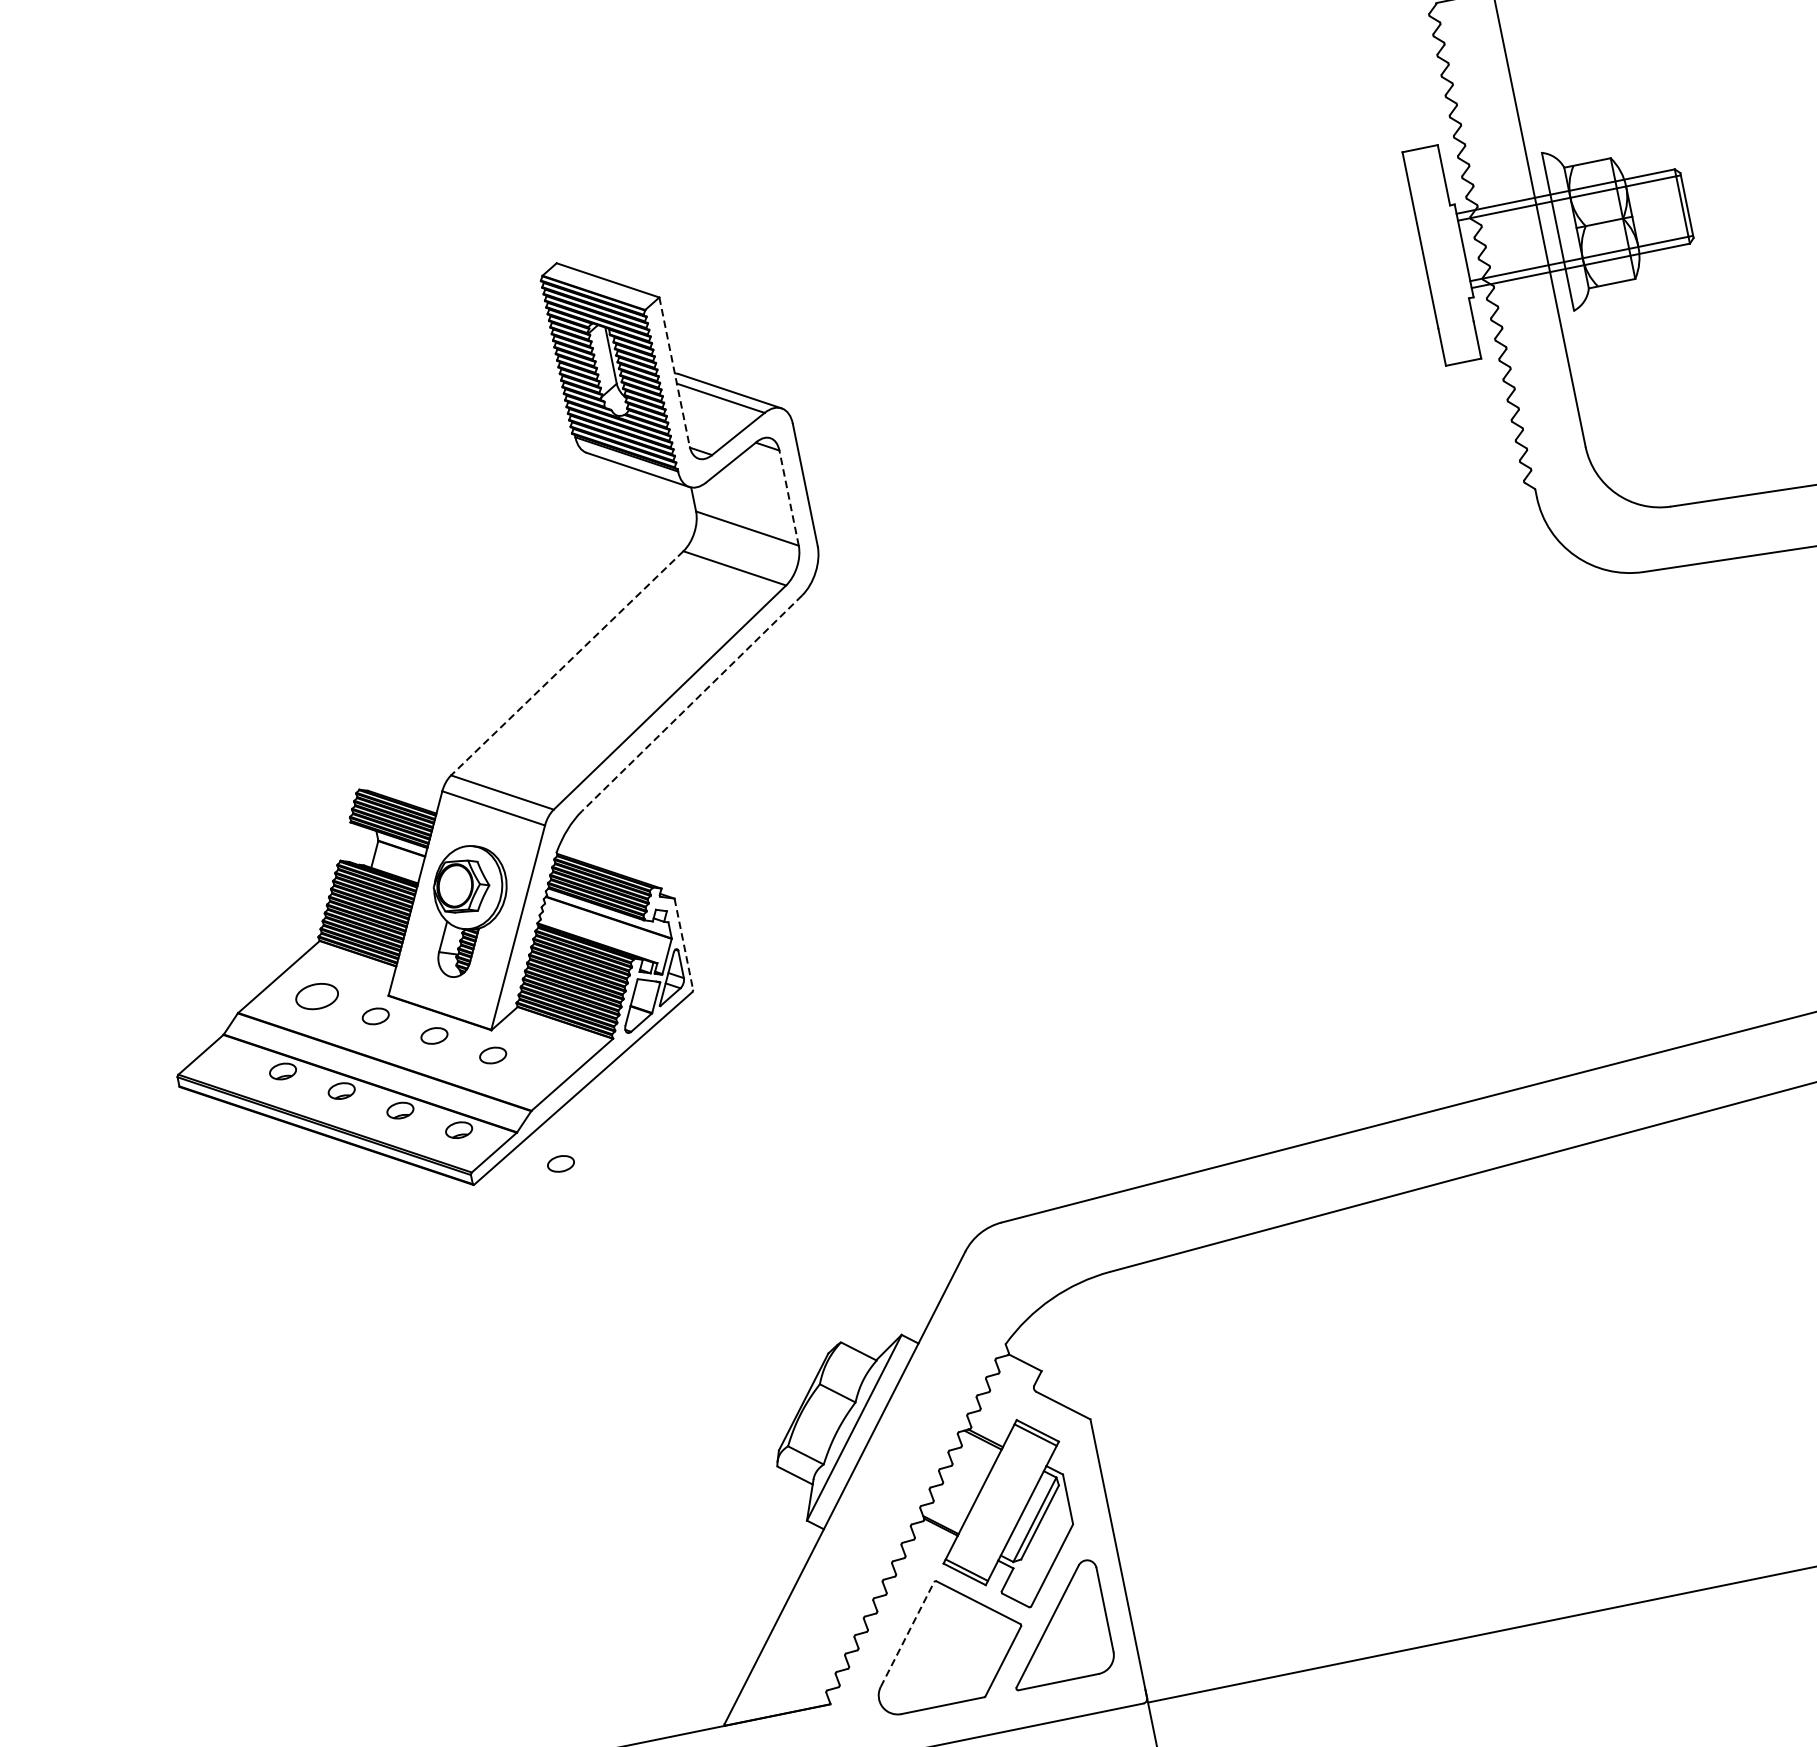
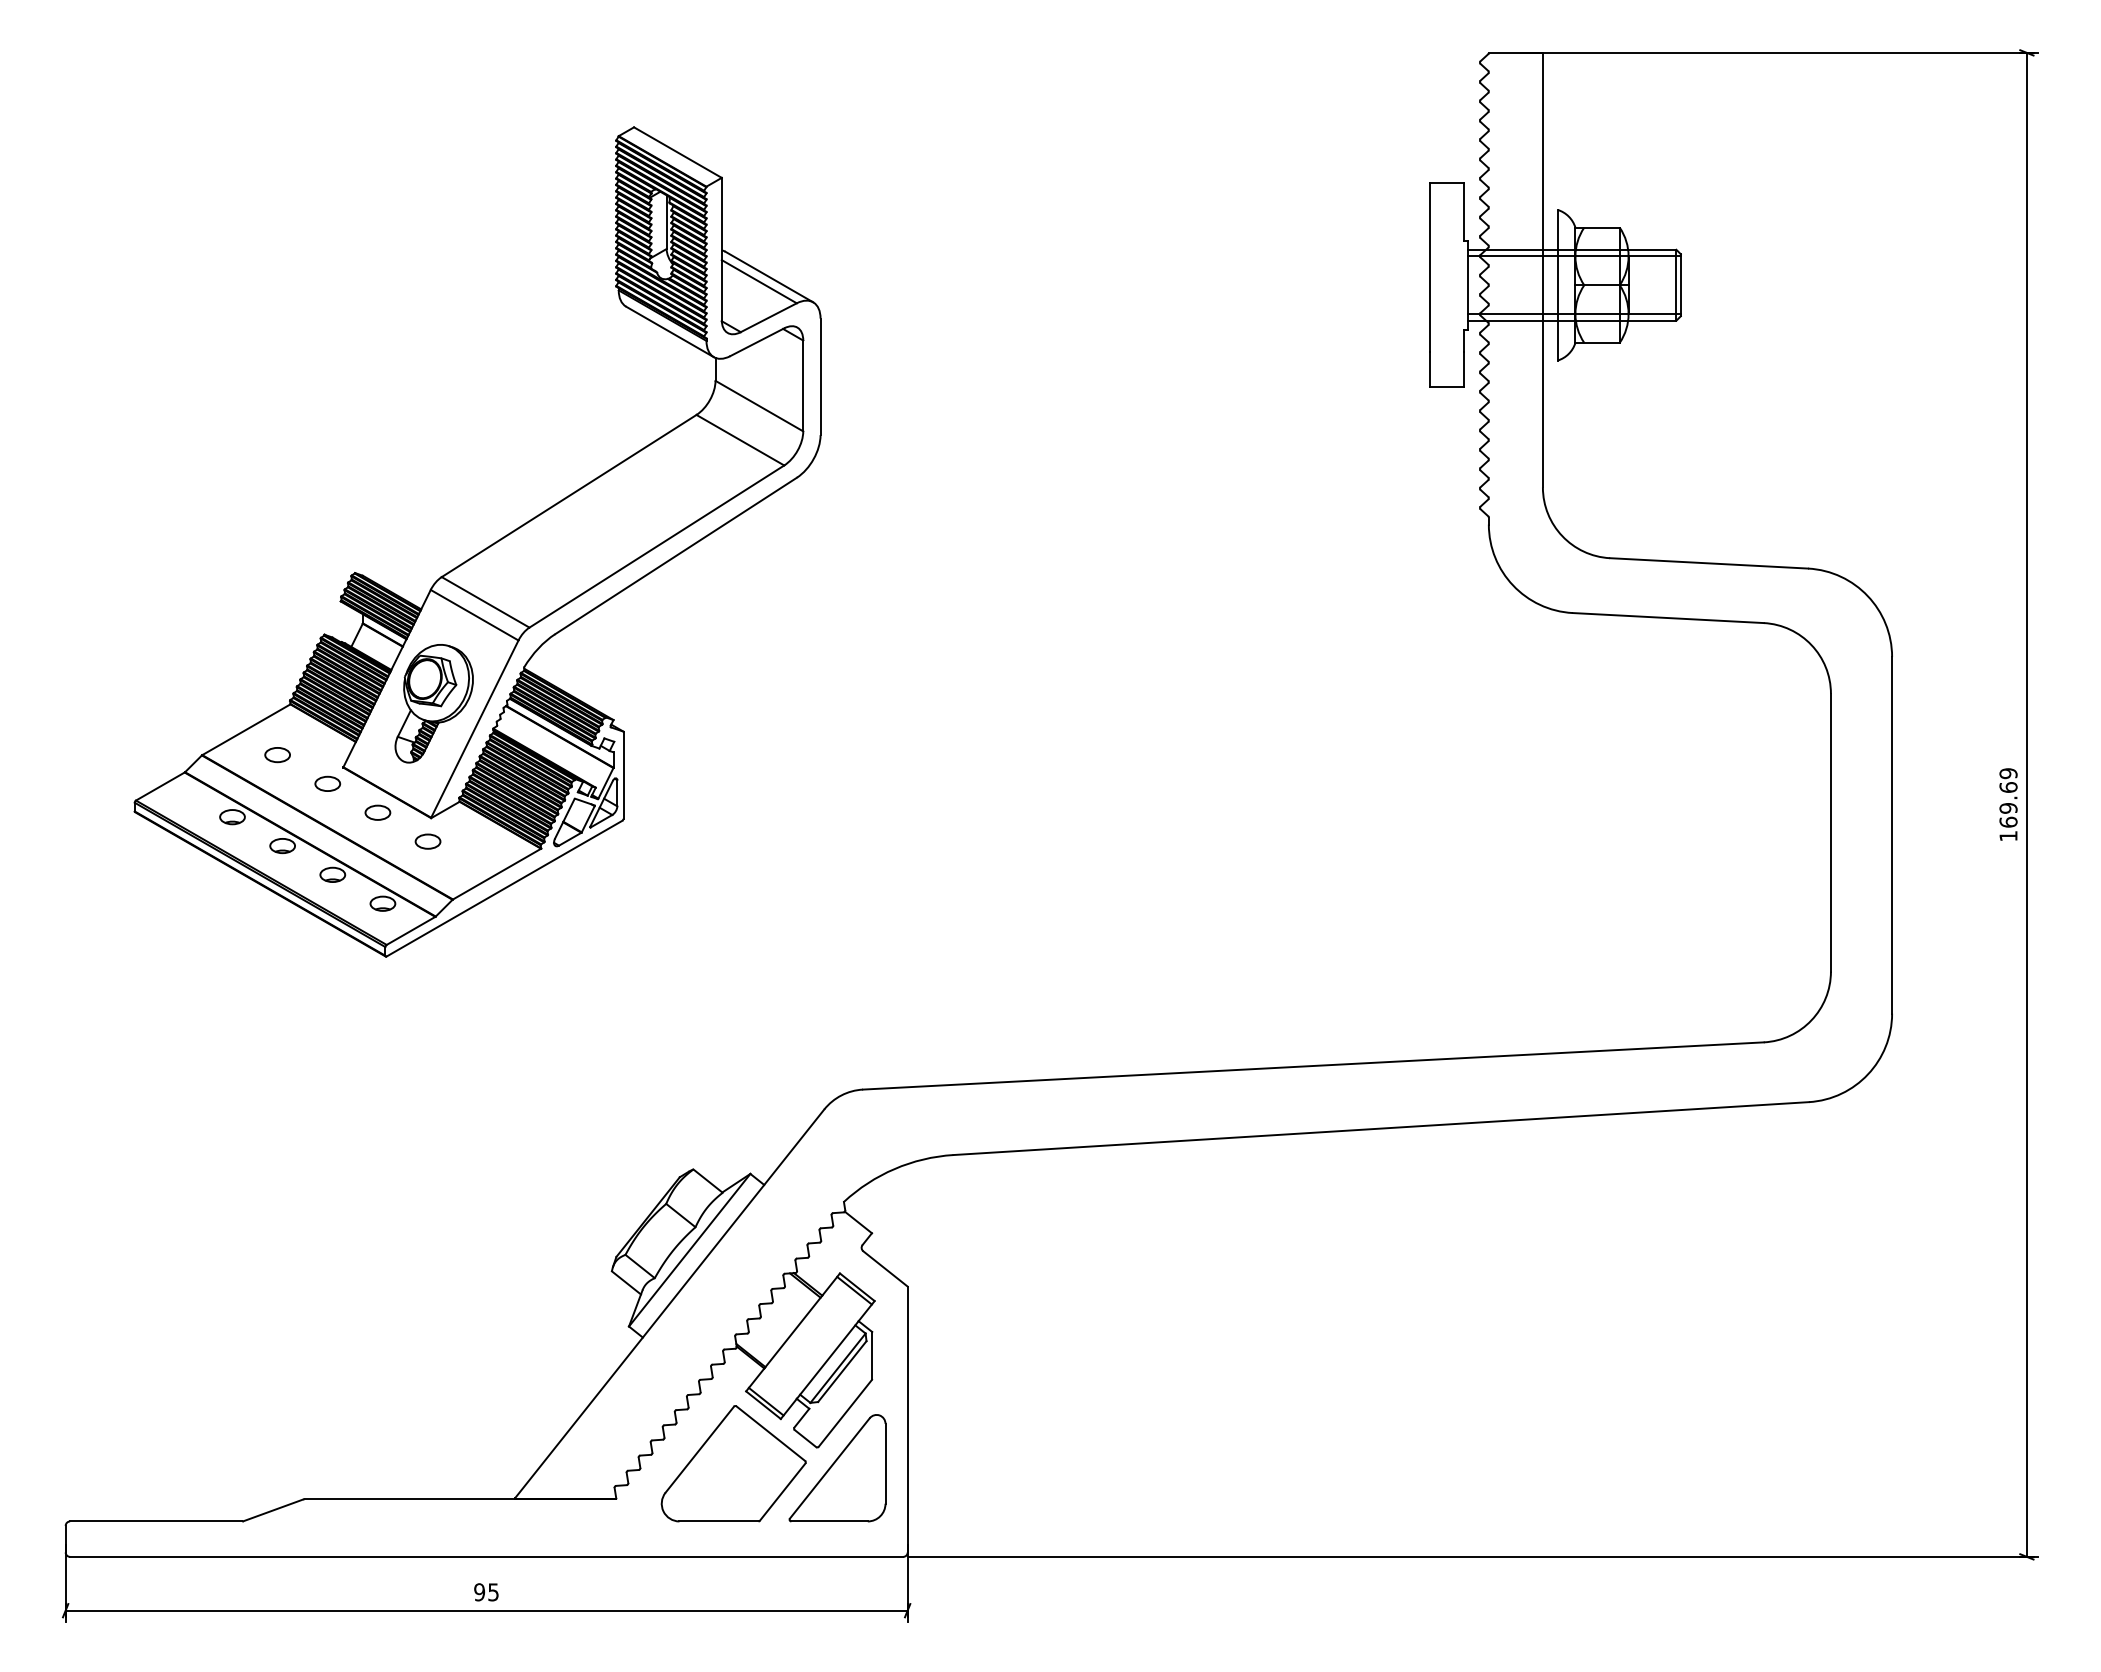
line: (674, 372) -> (721, 249), dashed -> solid
line: (789, 497) -> (803, 385), dashed -> solid
line: (567, 663) -> (569, 496), dashed -> solid
line: (691, 704) -> (675, 556), dashed -> solid
line: (683, 944) -> (623, 775), dashed -> solid
part: (317, 997) -> (277, 755), size x0.62
part: (560, 1163) -> (469, 953), removed
line: (907, 1634) -> (699, 1449), dashed -> solid

